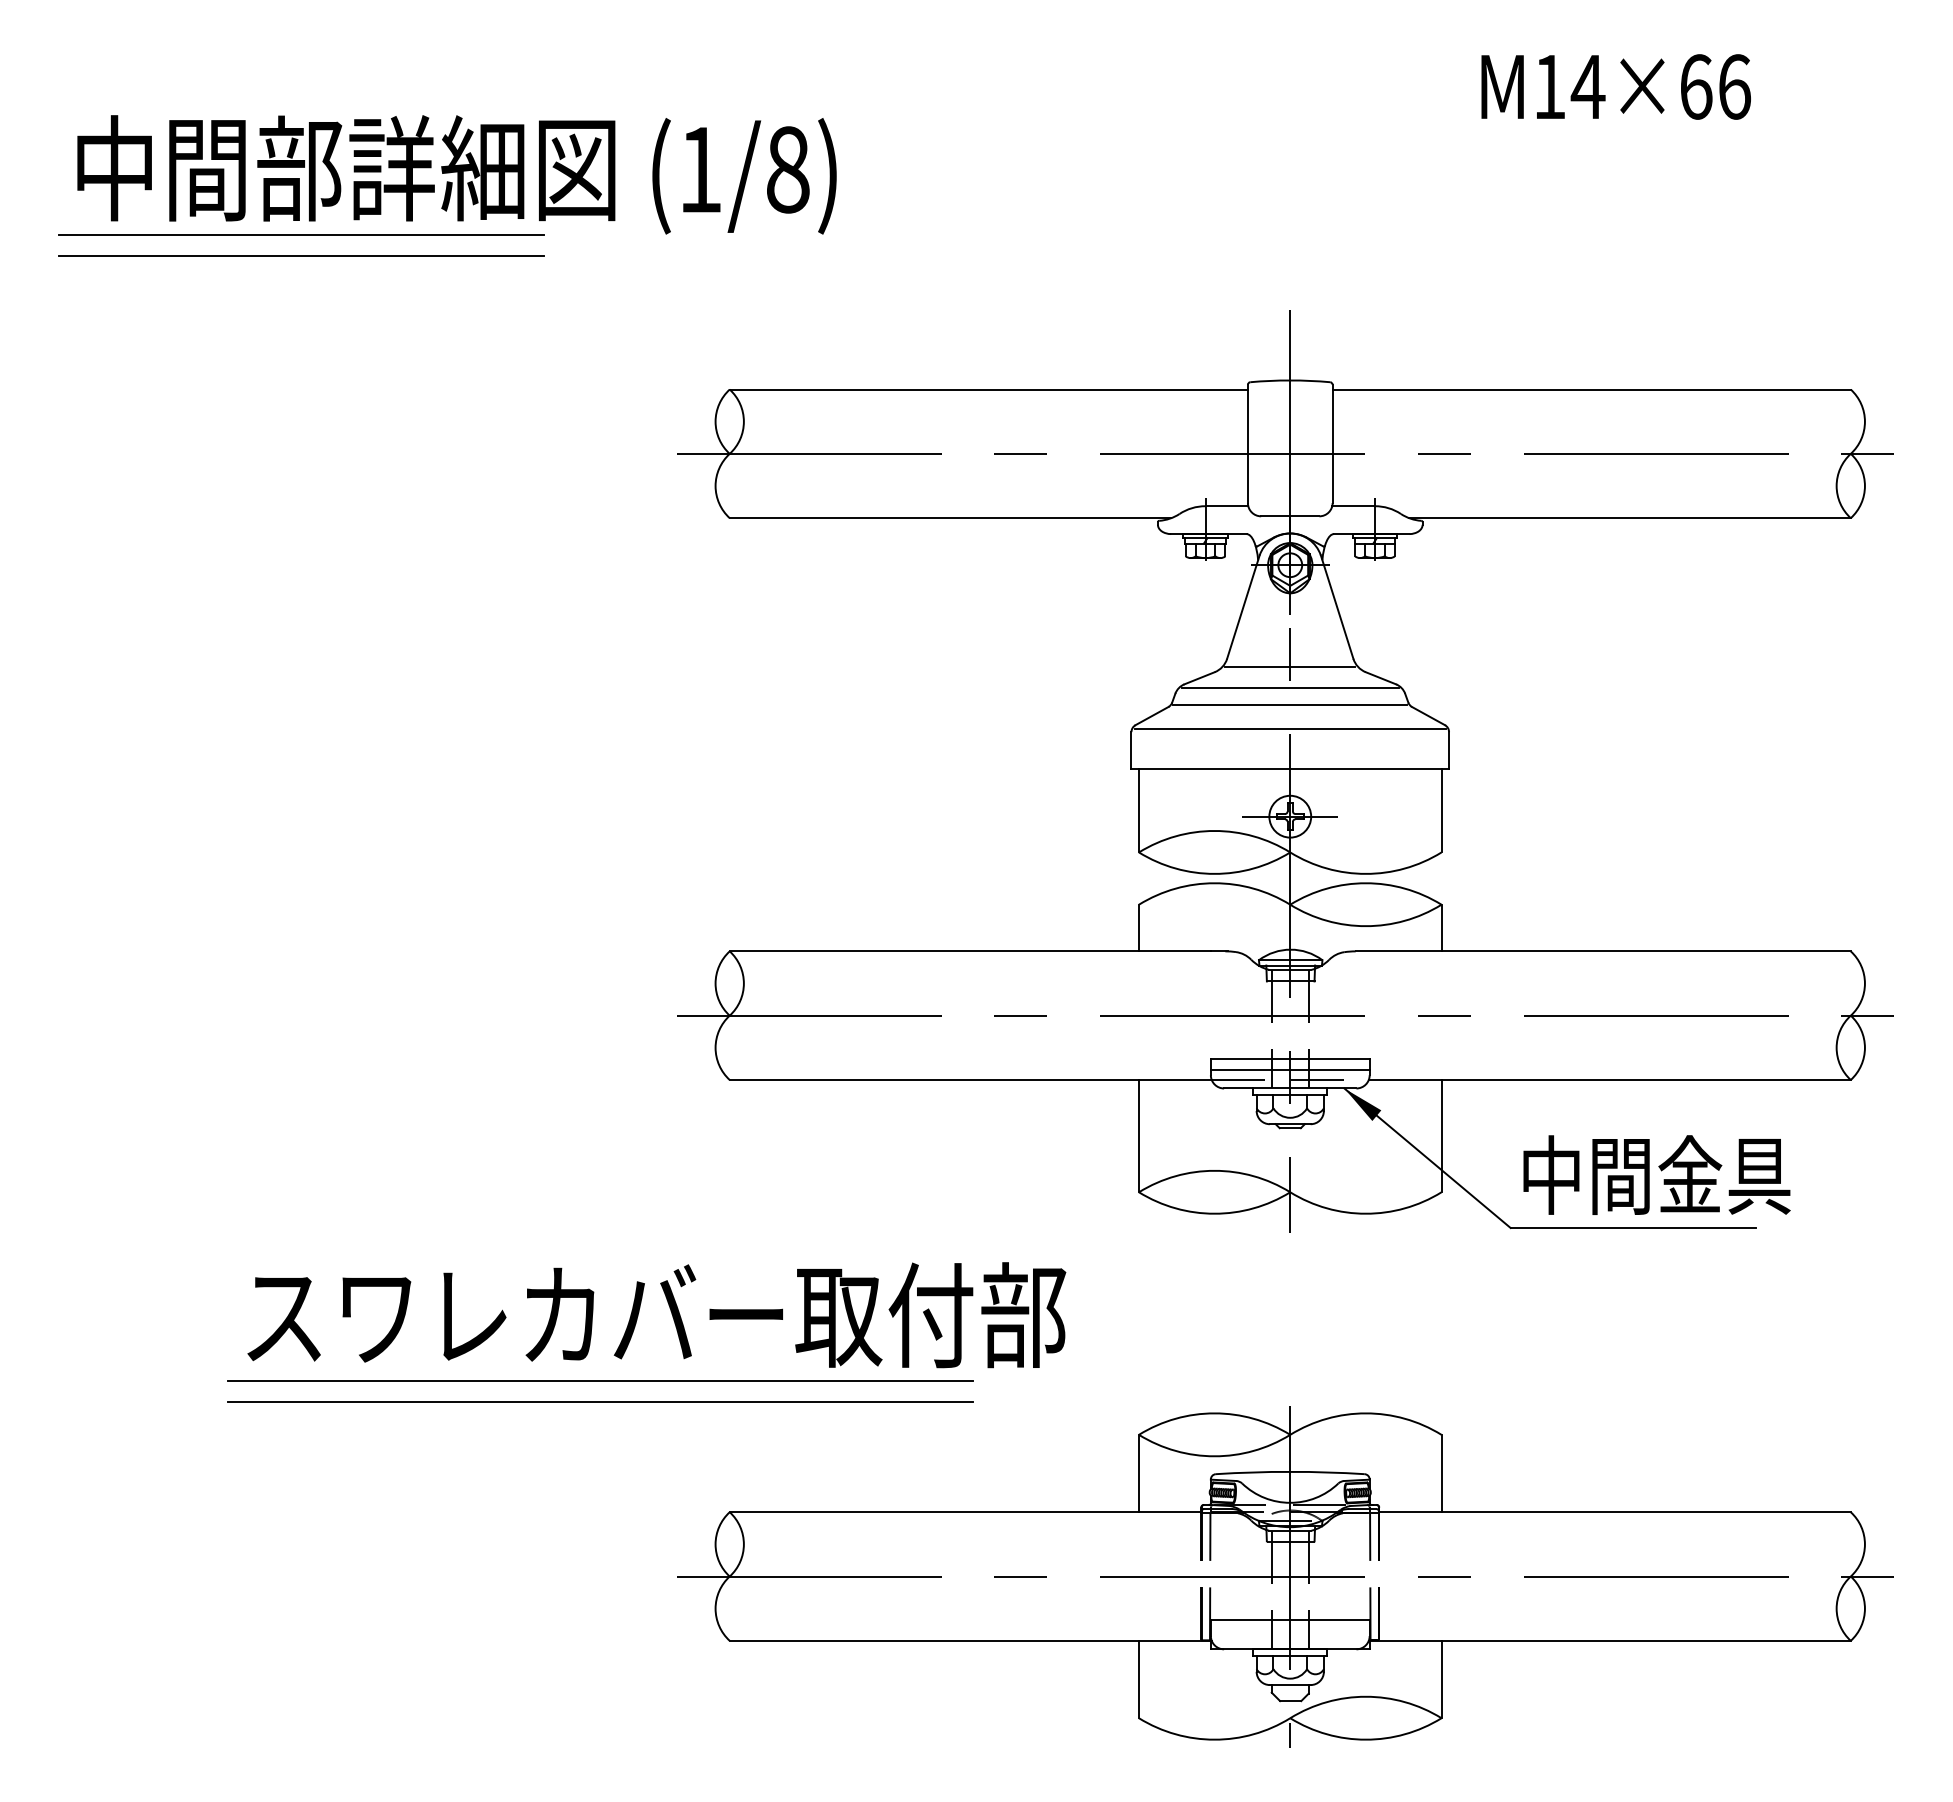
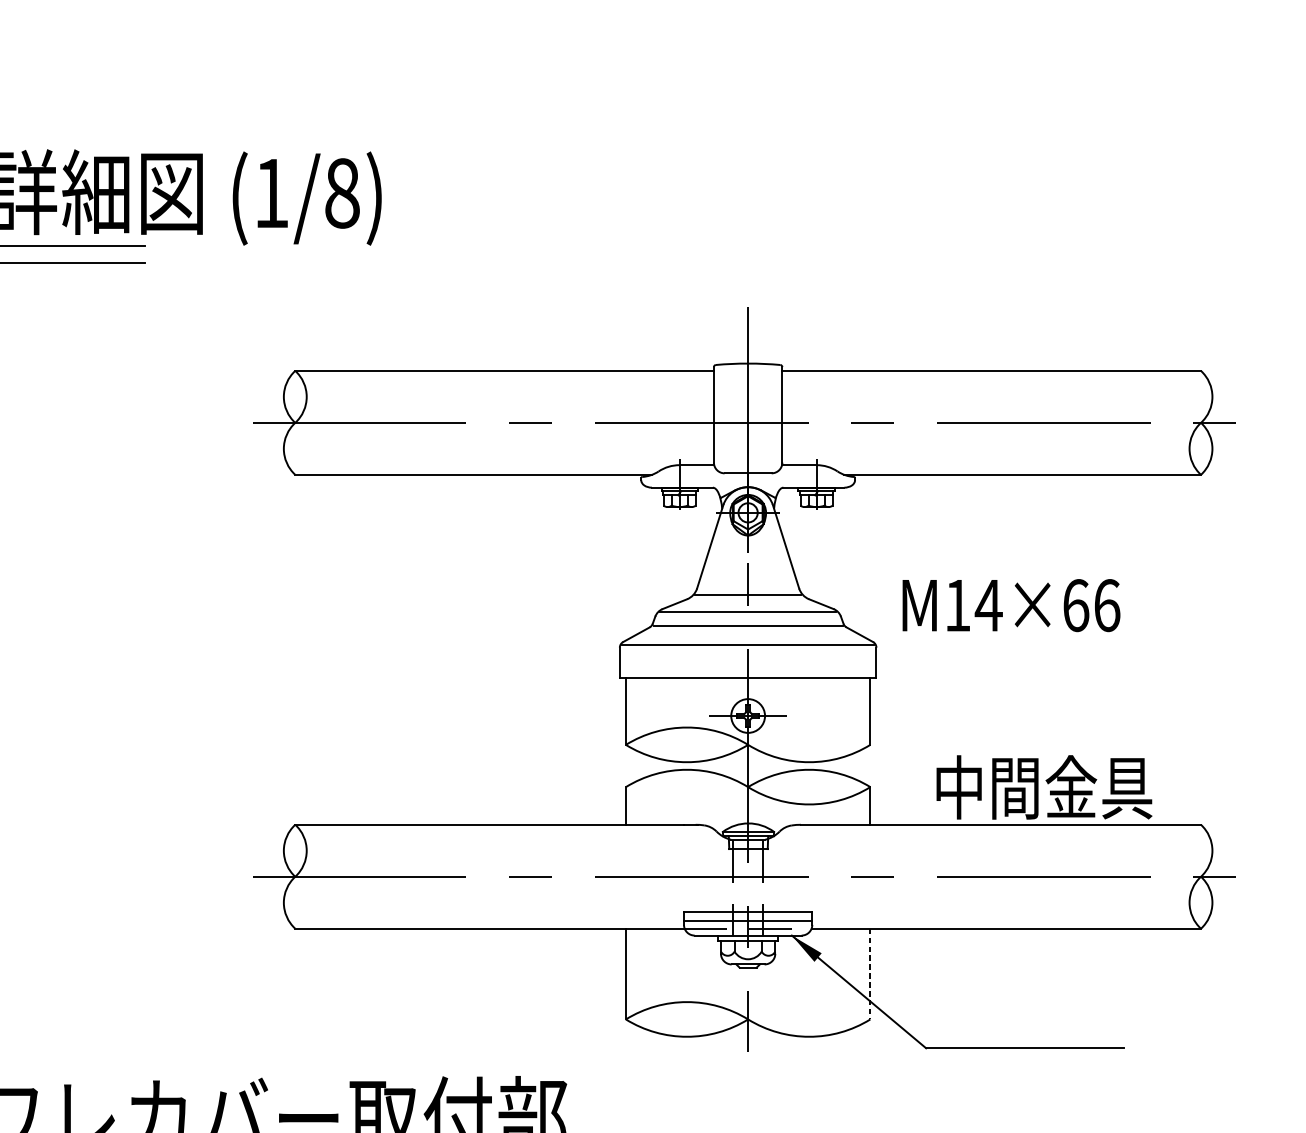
text: (1615, 86) -> (1010, 605), moved
line: (1441, 1136) -> (870, 974), solid -> dashed
text: (1656, 1174) -> (1044, 786), moved

